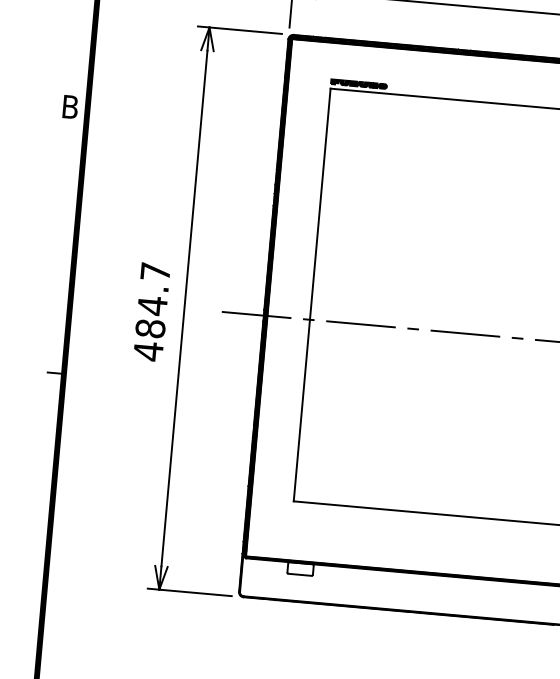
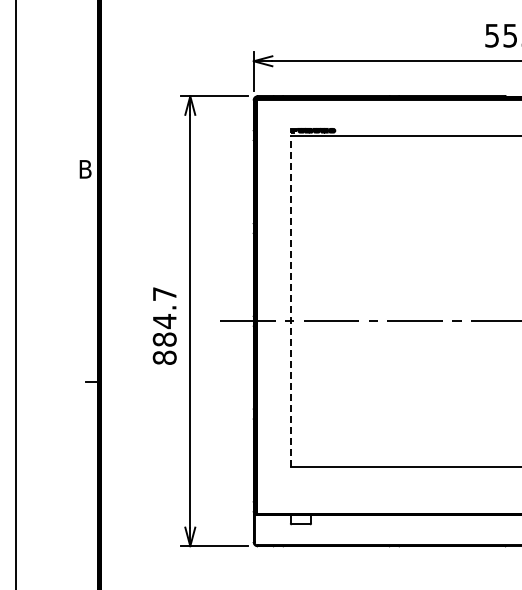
line: (311, 293) -> (290, 300), solid -> dashed
text: (148, 351) -> (164, 357), 484.7 -> 884.7

